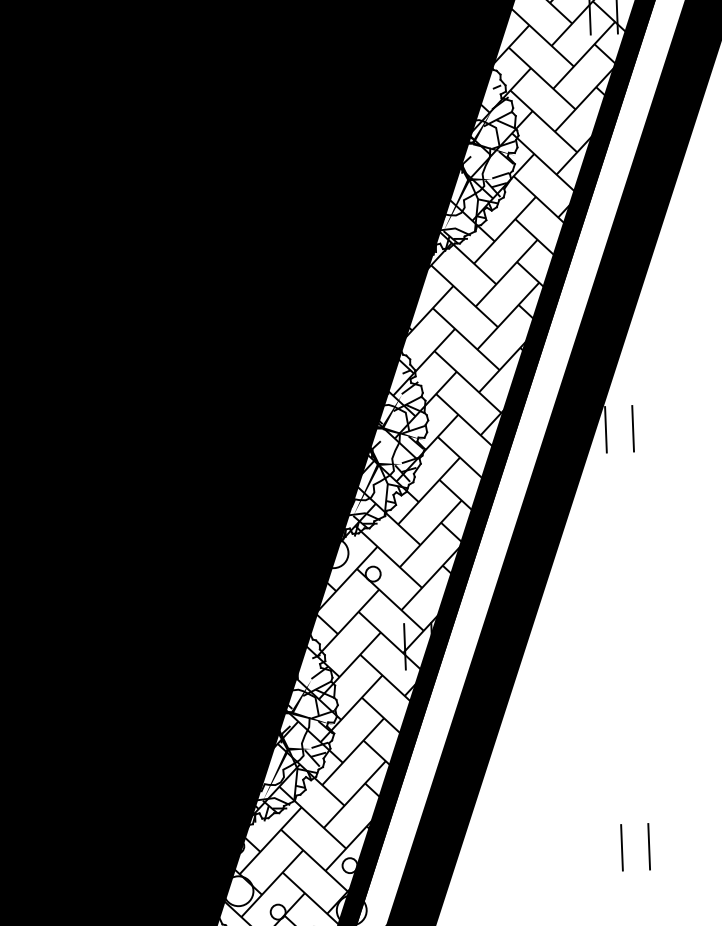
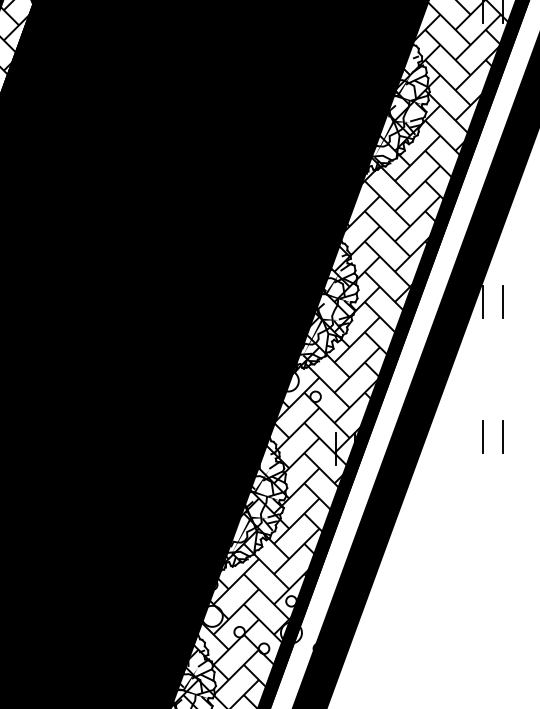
part: (622, 846) -> (483, 436), moved

